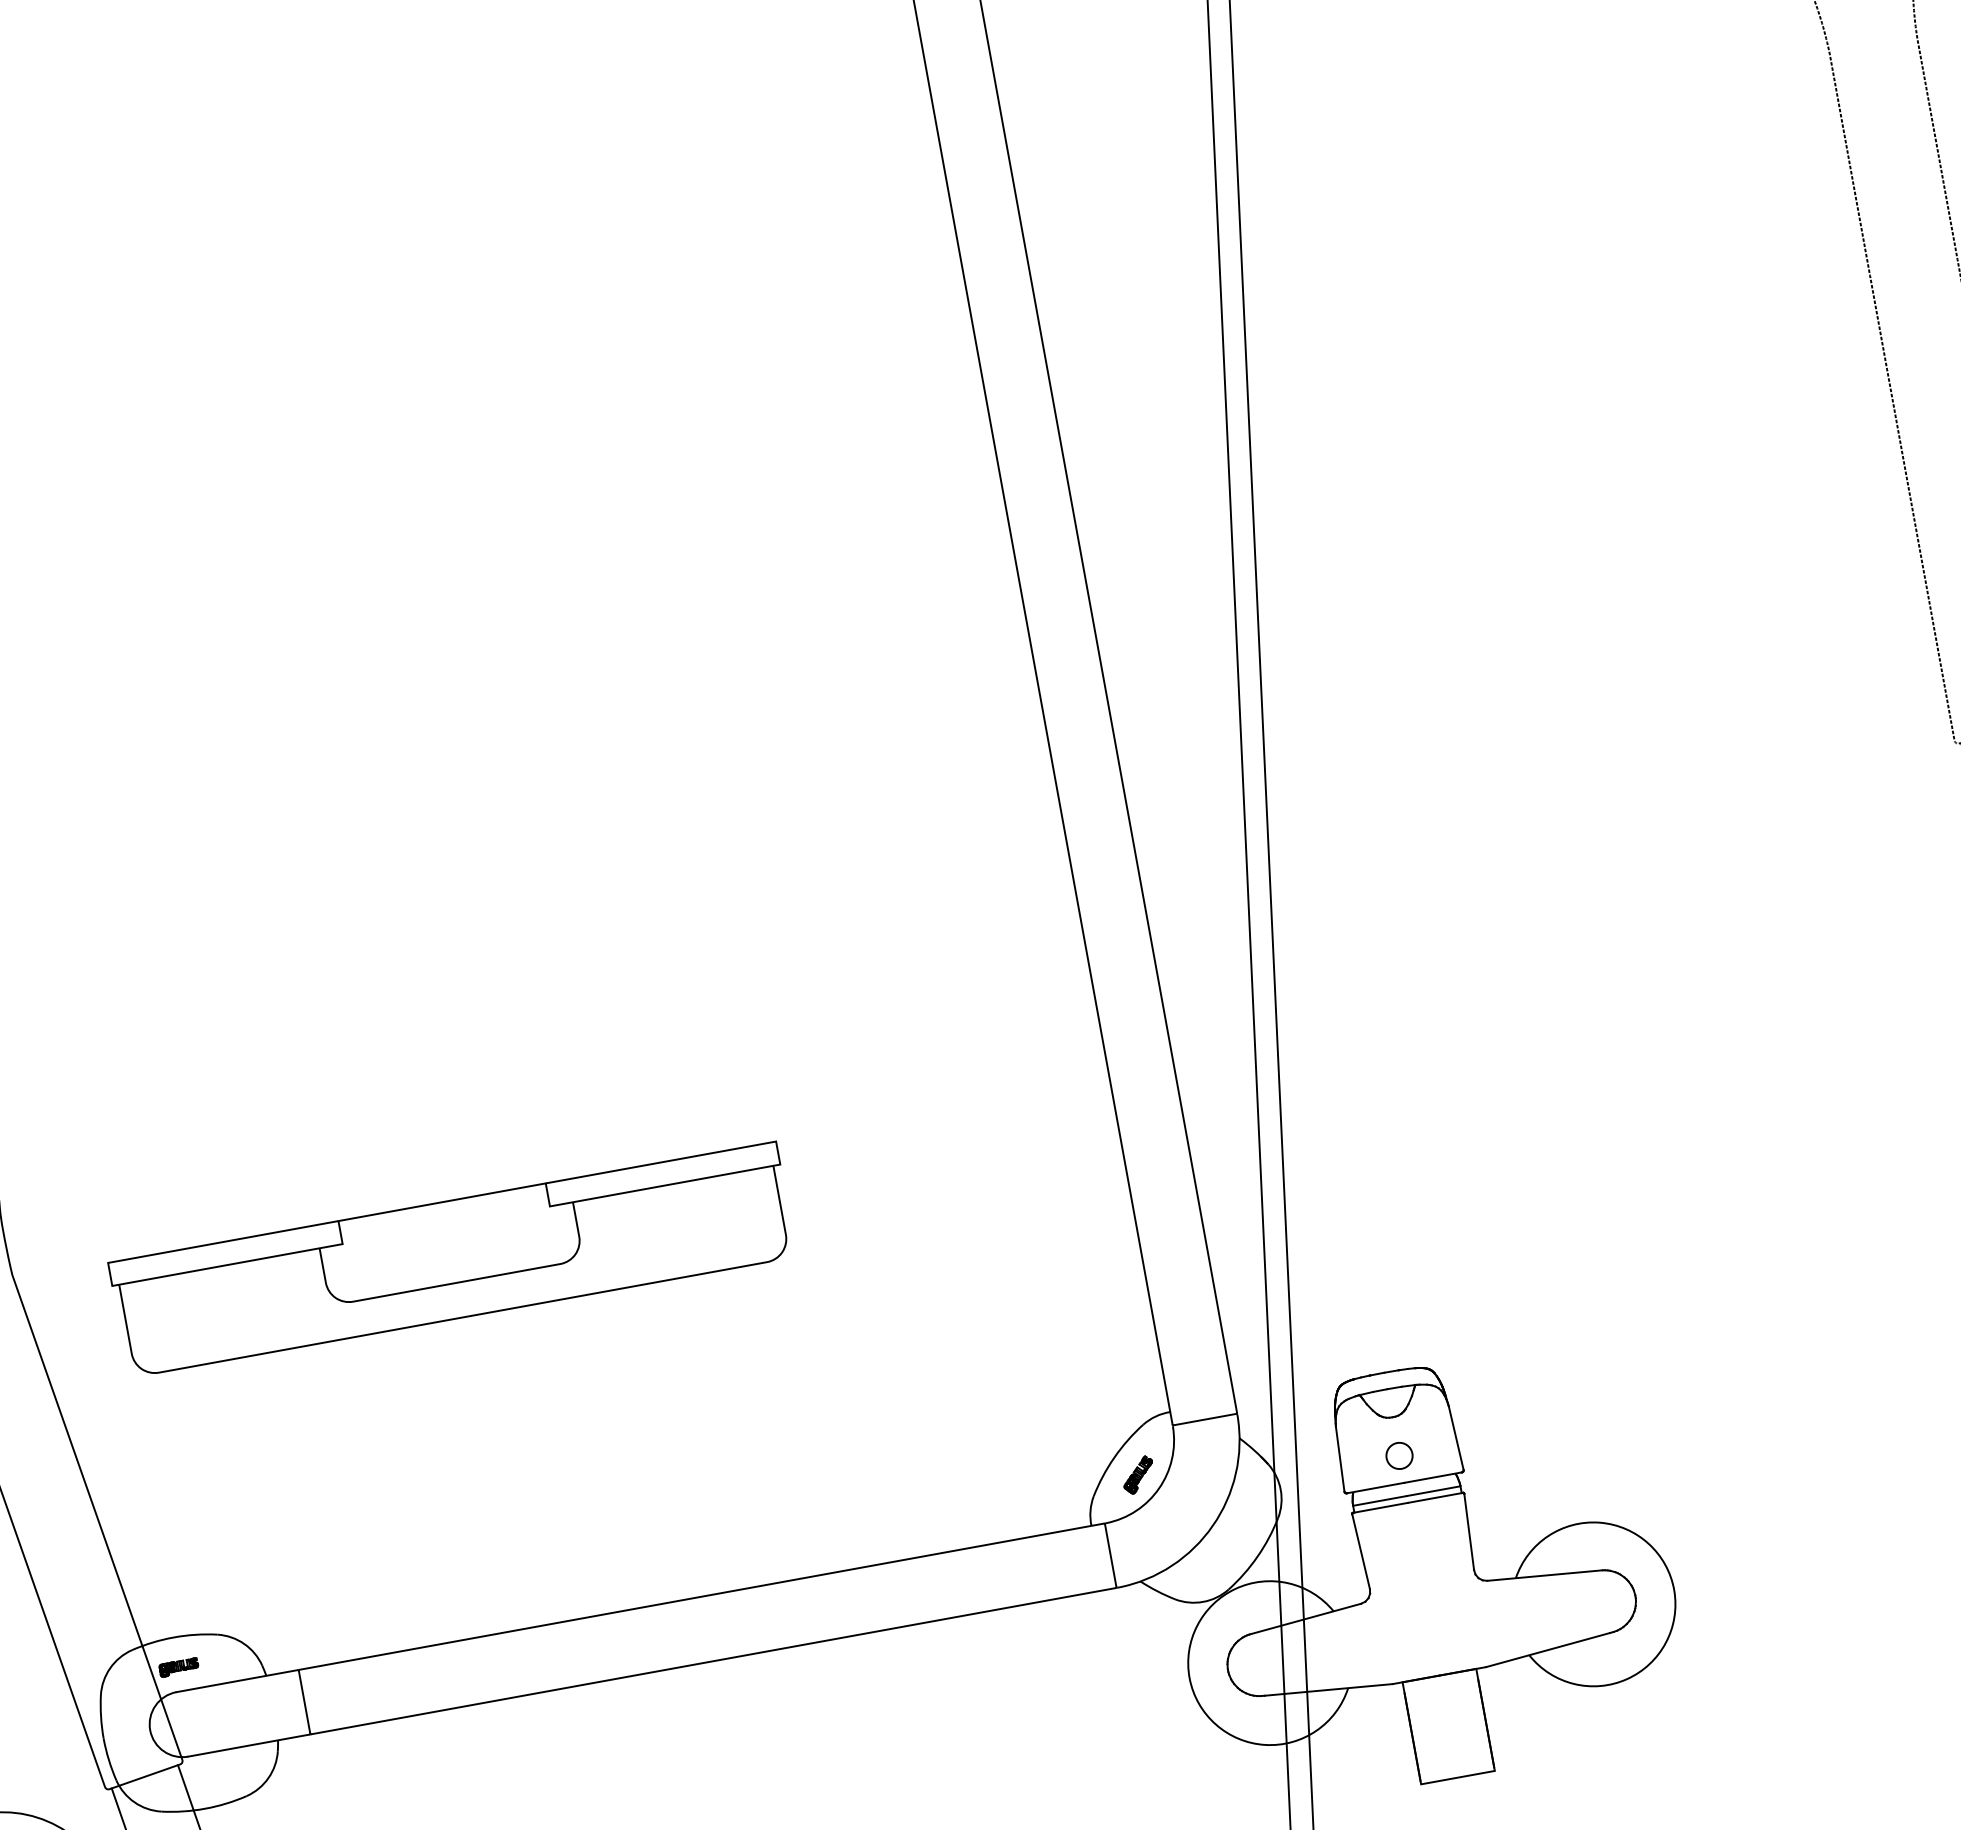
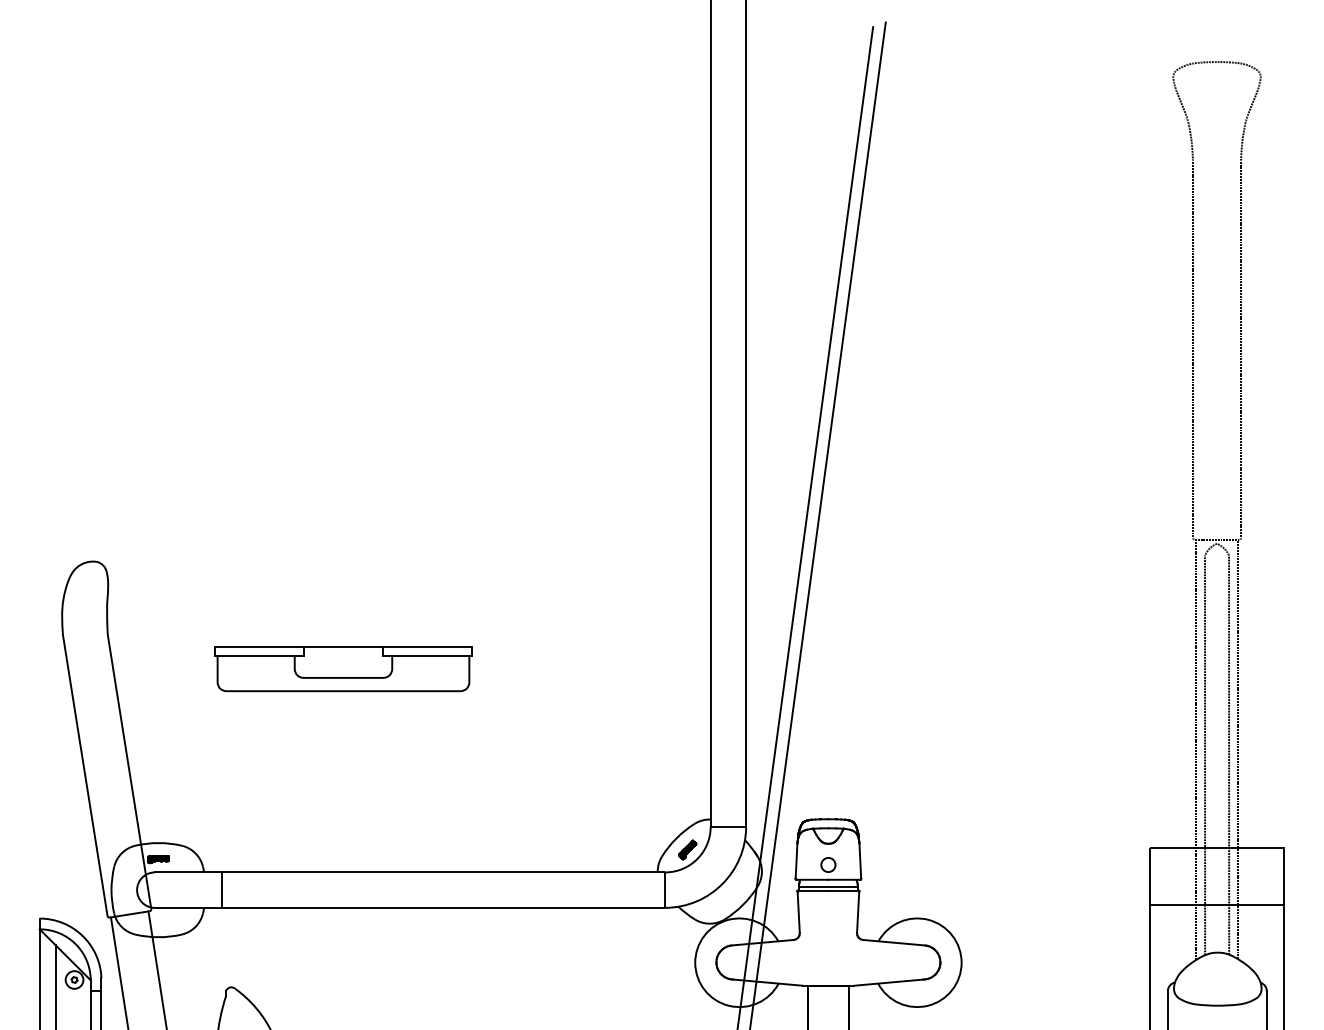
part: (452, 1258) -> (343, 668), size x0.7

